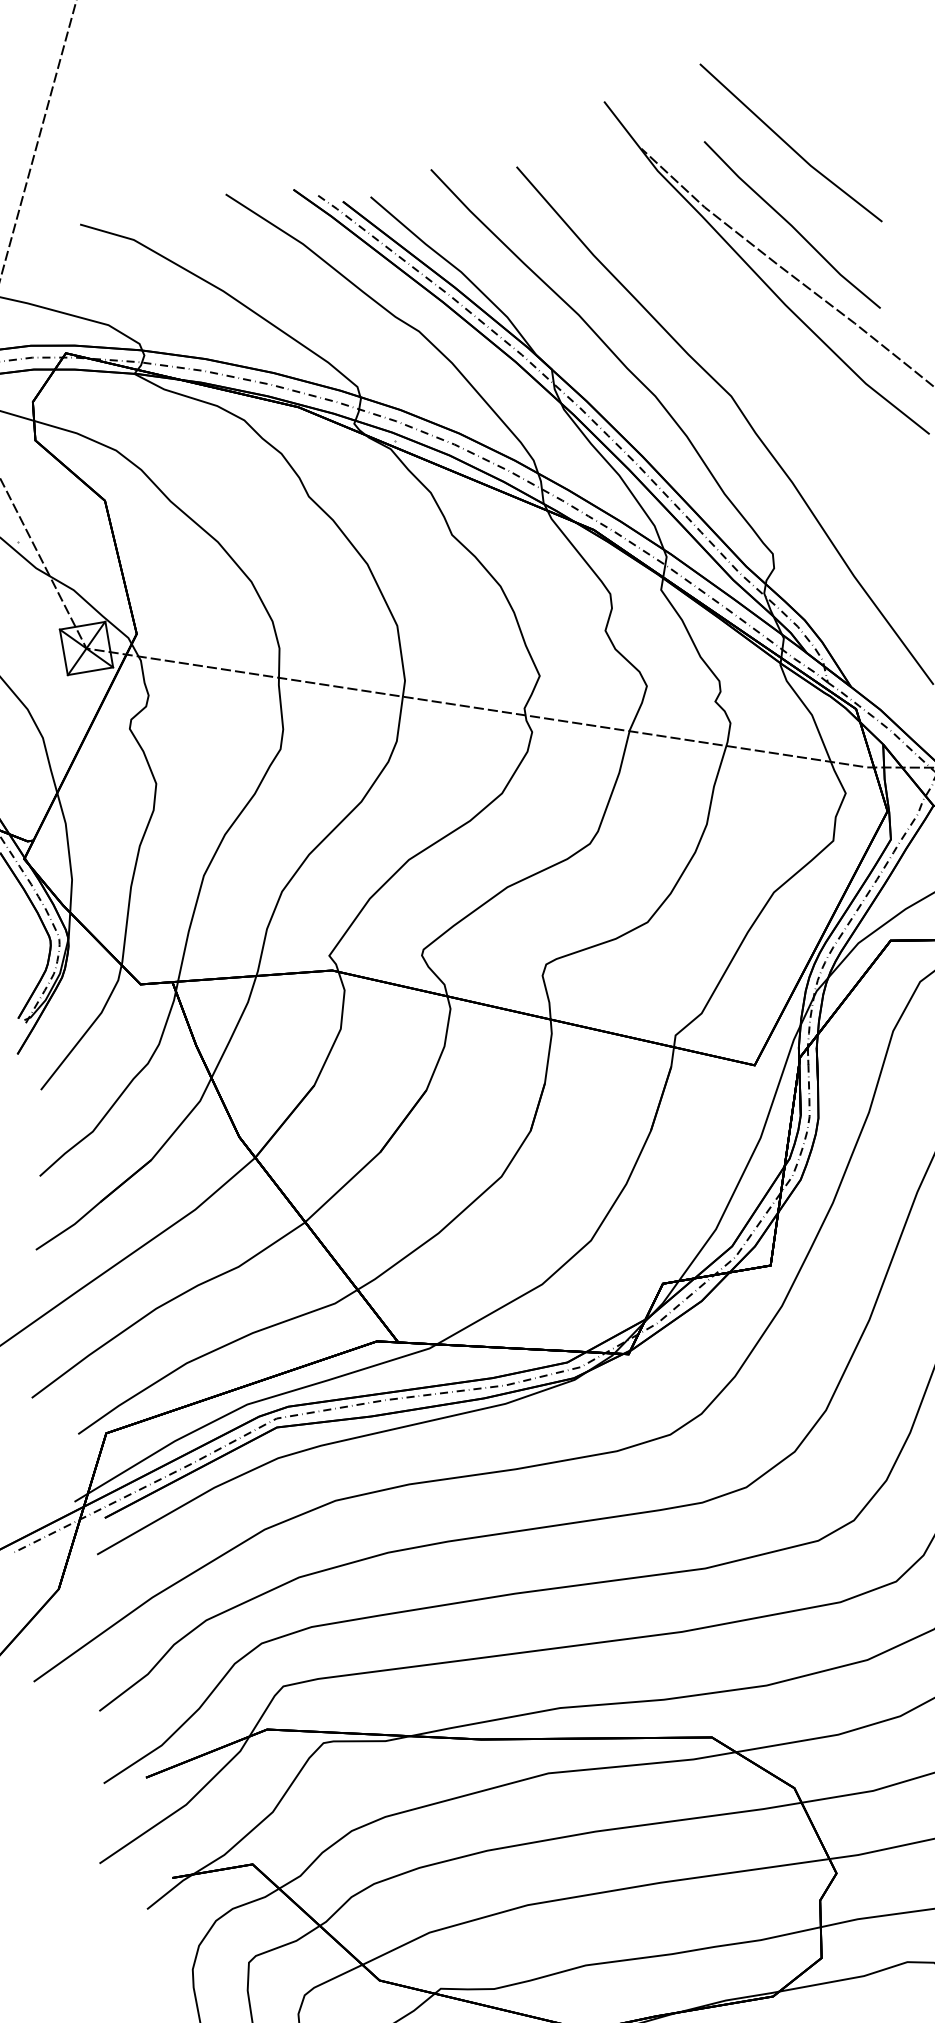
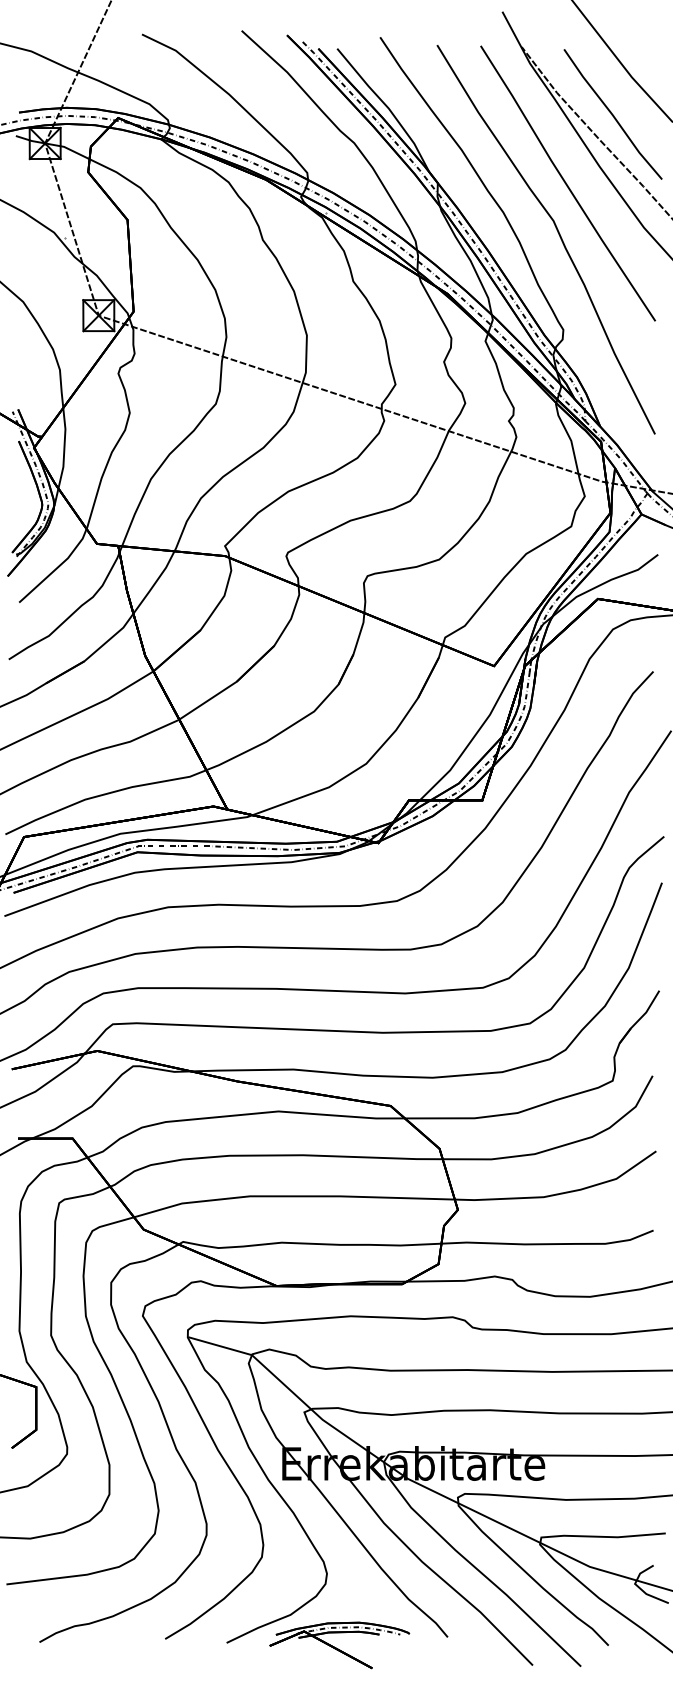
line: (741, 338) -> (566, 183), added

